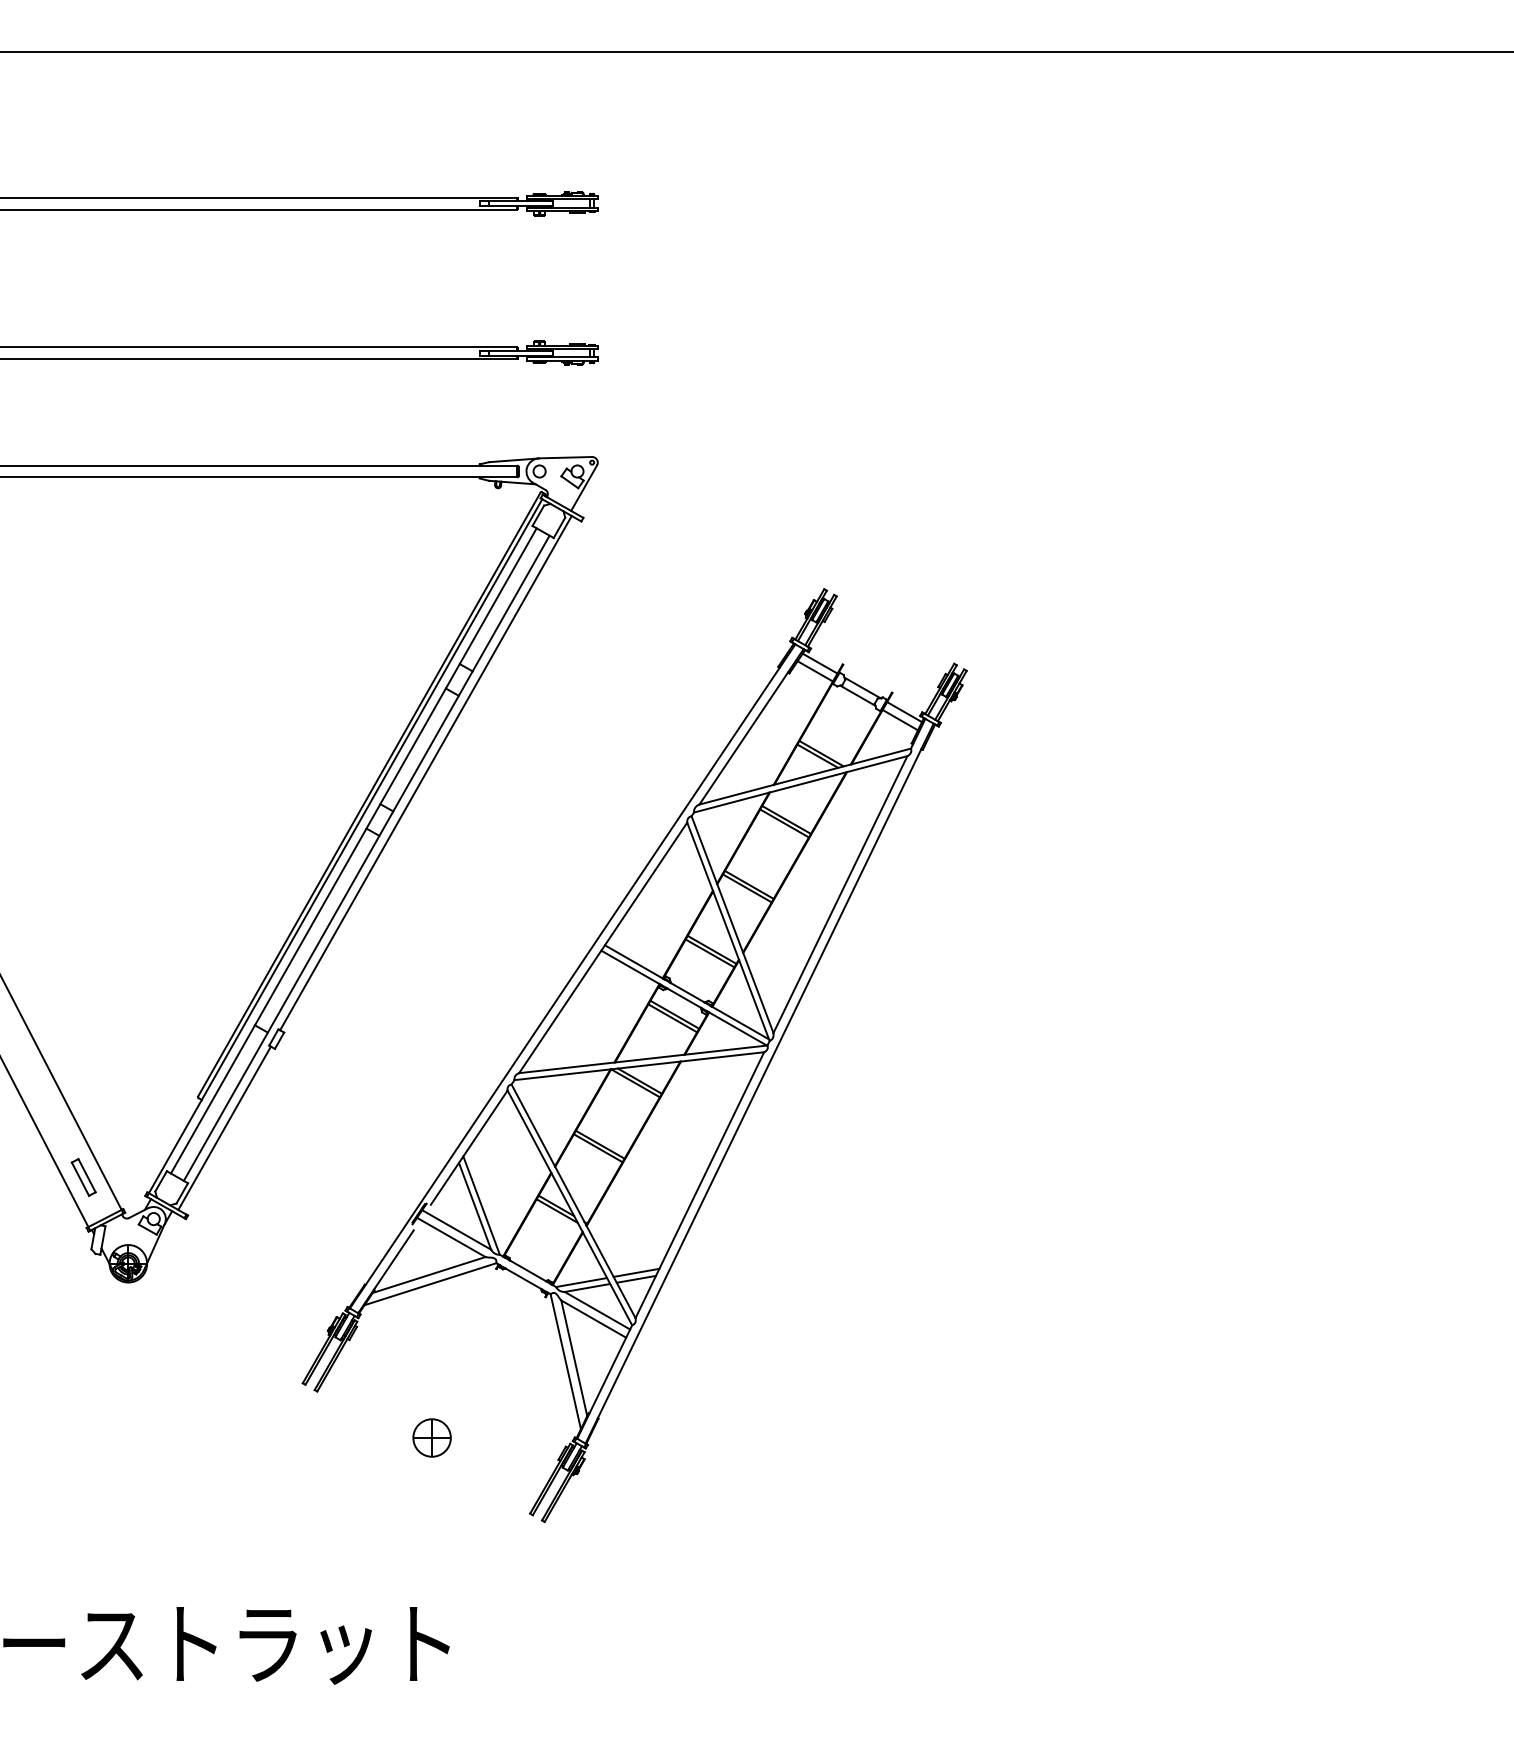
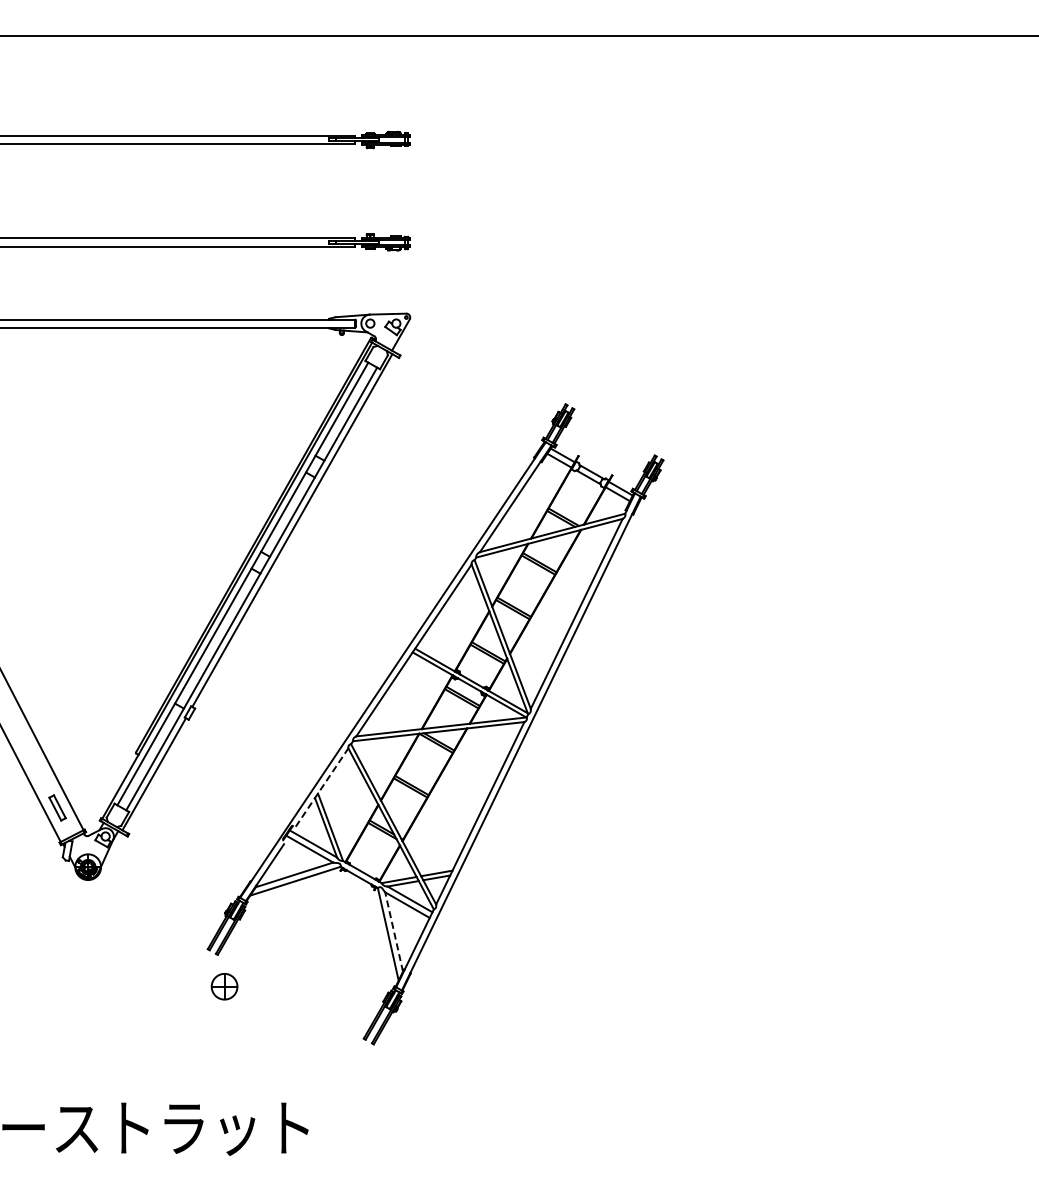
line: (469, 1147) -> (322, 787), solid -> dashed
line: (574, 1358) -> (394, 932), solid -> dashed
part: (431, 1437) -> (224, 986), moved

